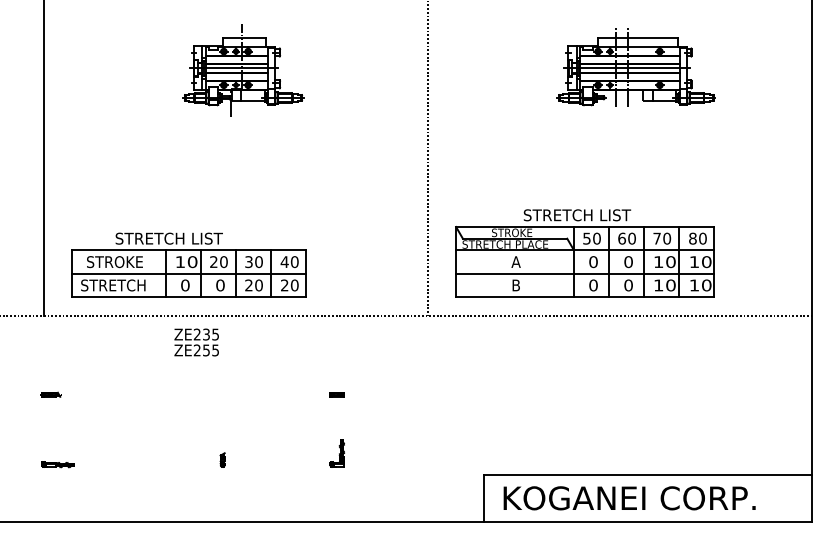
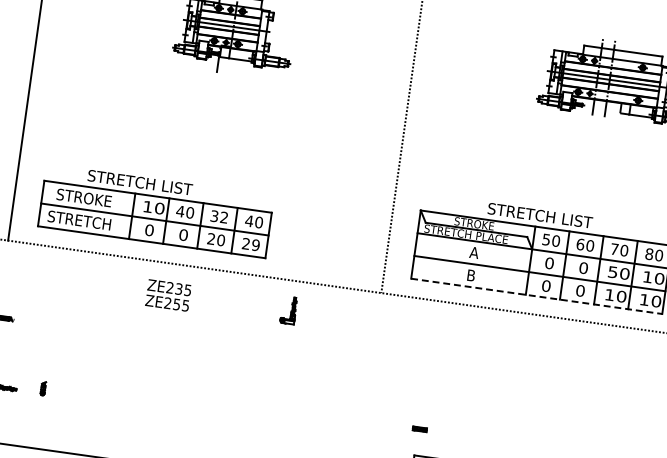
text: (213, 261) -> (180, 210), 20 -> 40
text: (258, 262) -> (223, 217), 30 -> 32
text: (658, 262) -> (612, 272), 10 -> 50
text: (294, 285) -> (255, 245), 20 -> 29
line: (585, 297) -> (536, 296), solid -> dashed
text: (196, 342) -> (168, 295), moved
part: (336, 394) -> (419, 428), moved
part: (336, 453) -> (288, 310), moved
part: (222, 459) -> (43, 387), moved

